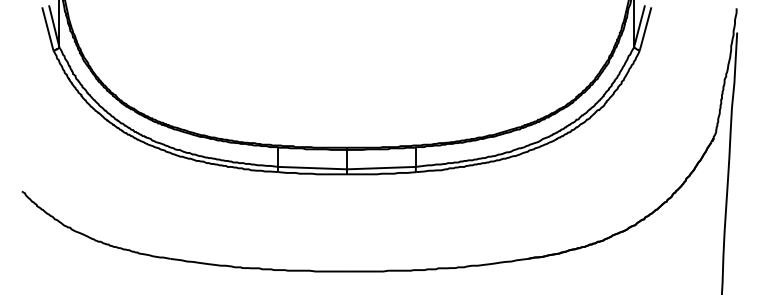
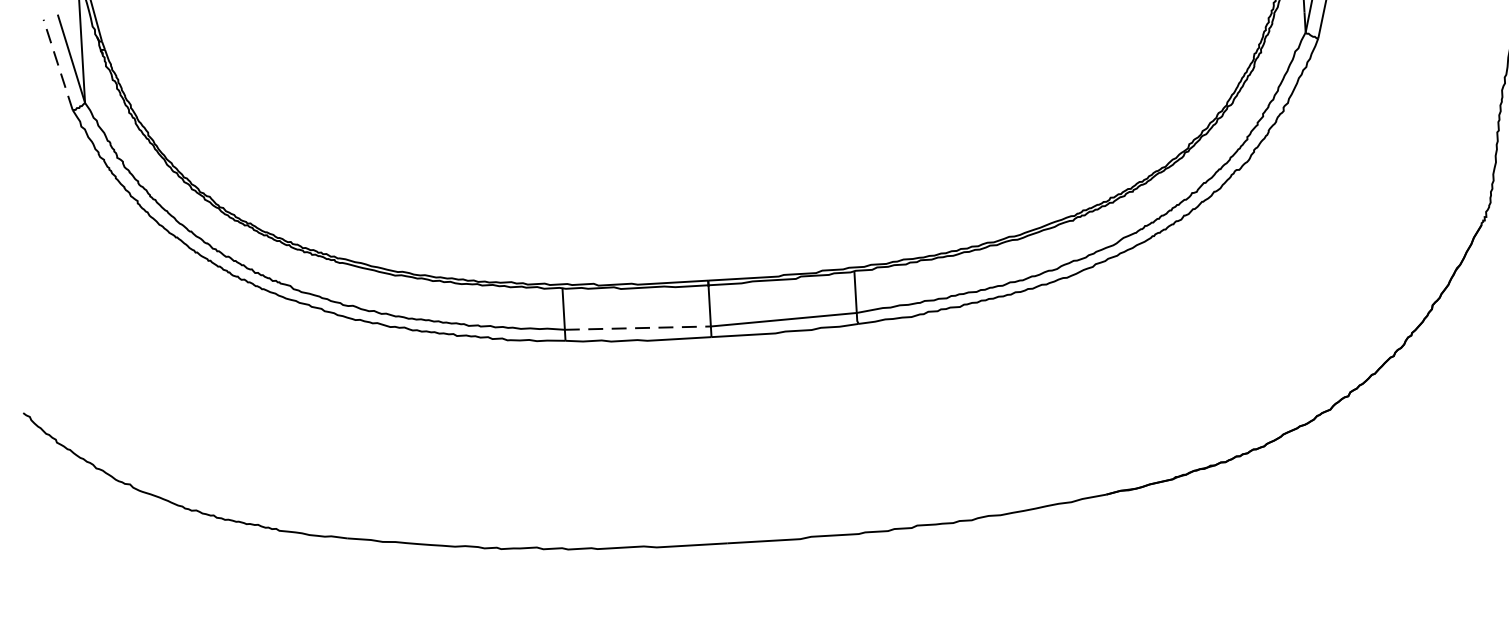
line: (47, 28) -> (57, 63), solid -> dashed
line: (313, 168) -> (639, 328), solid -> dashed

